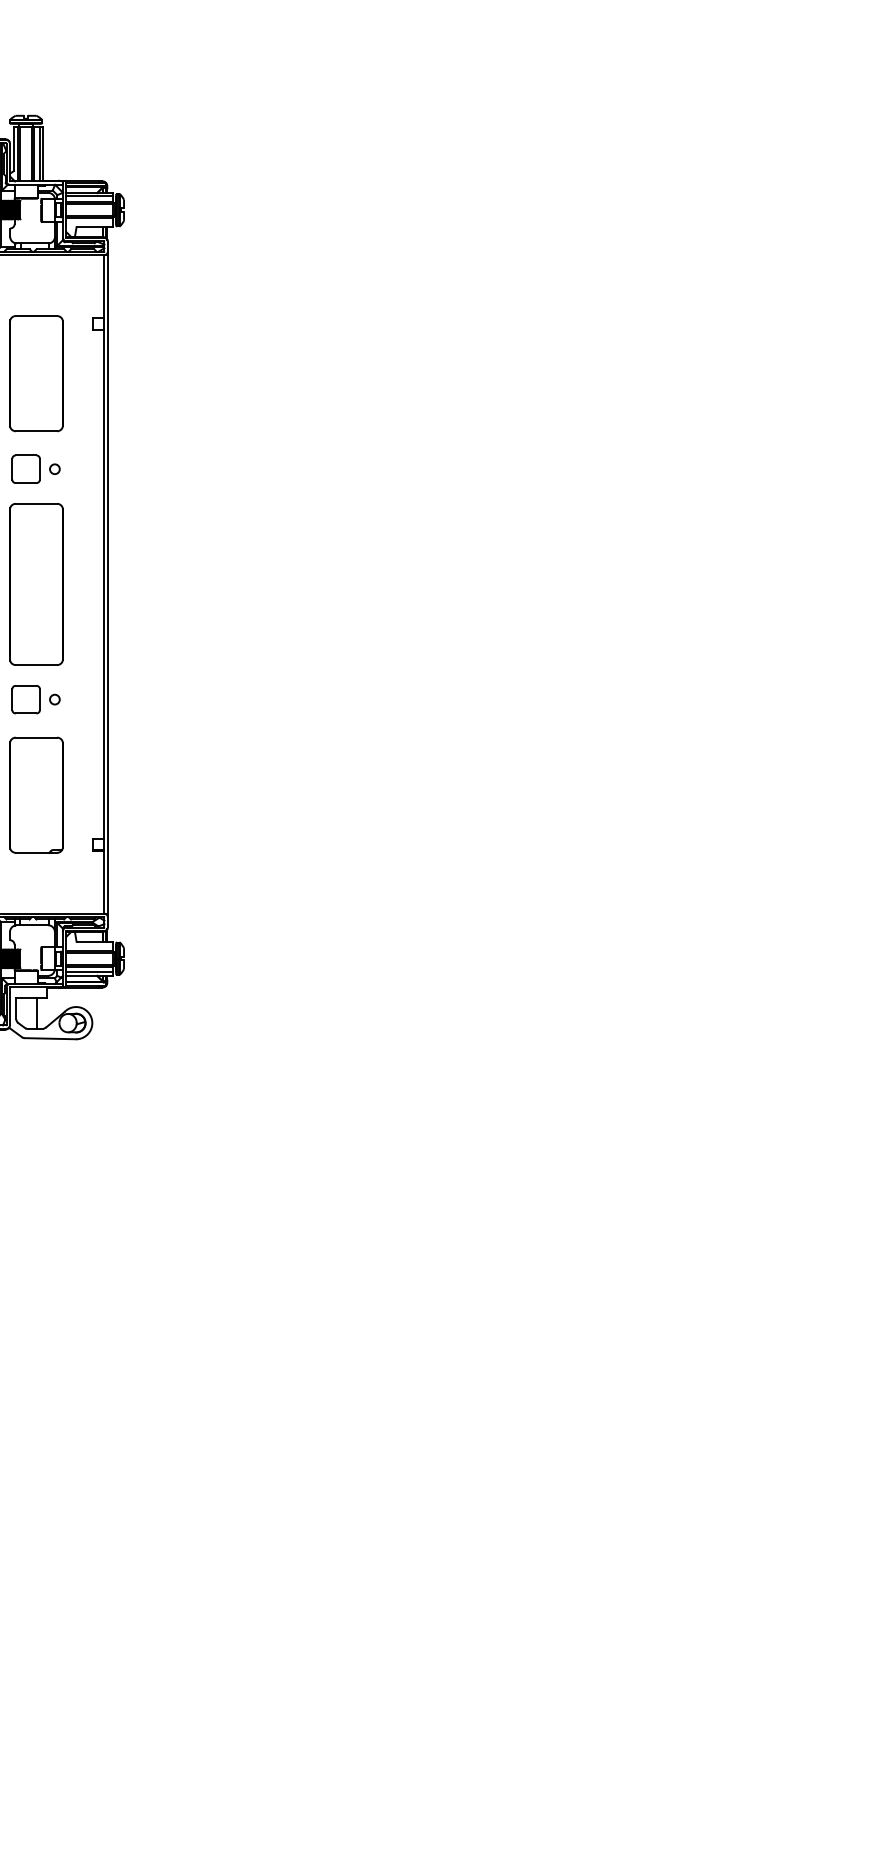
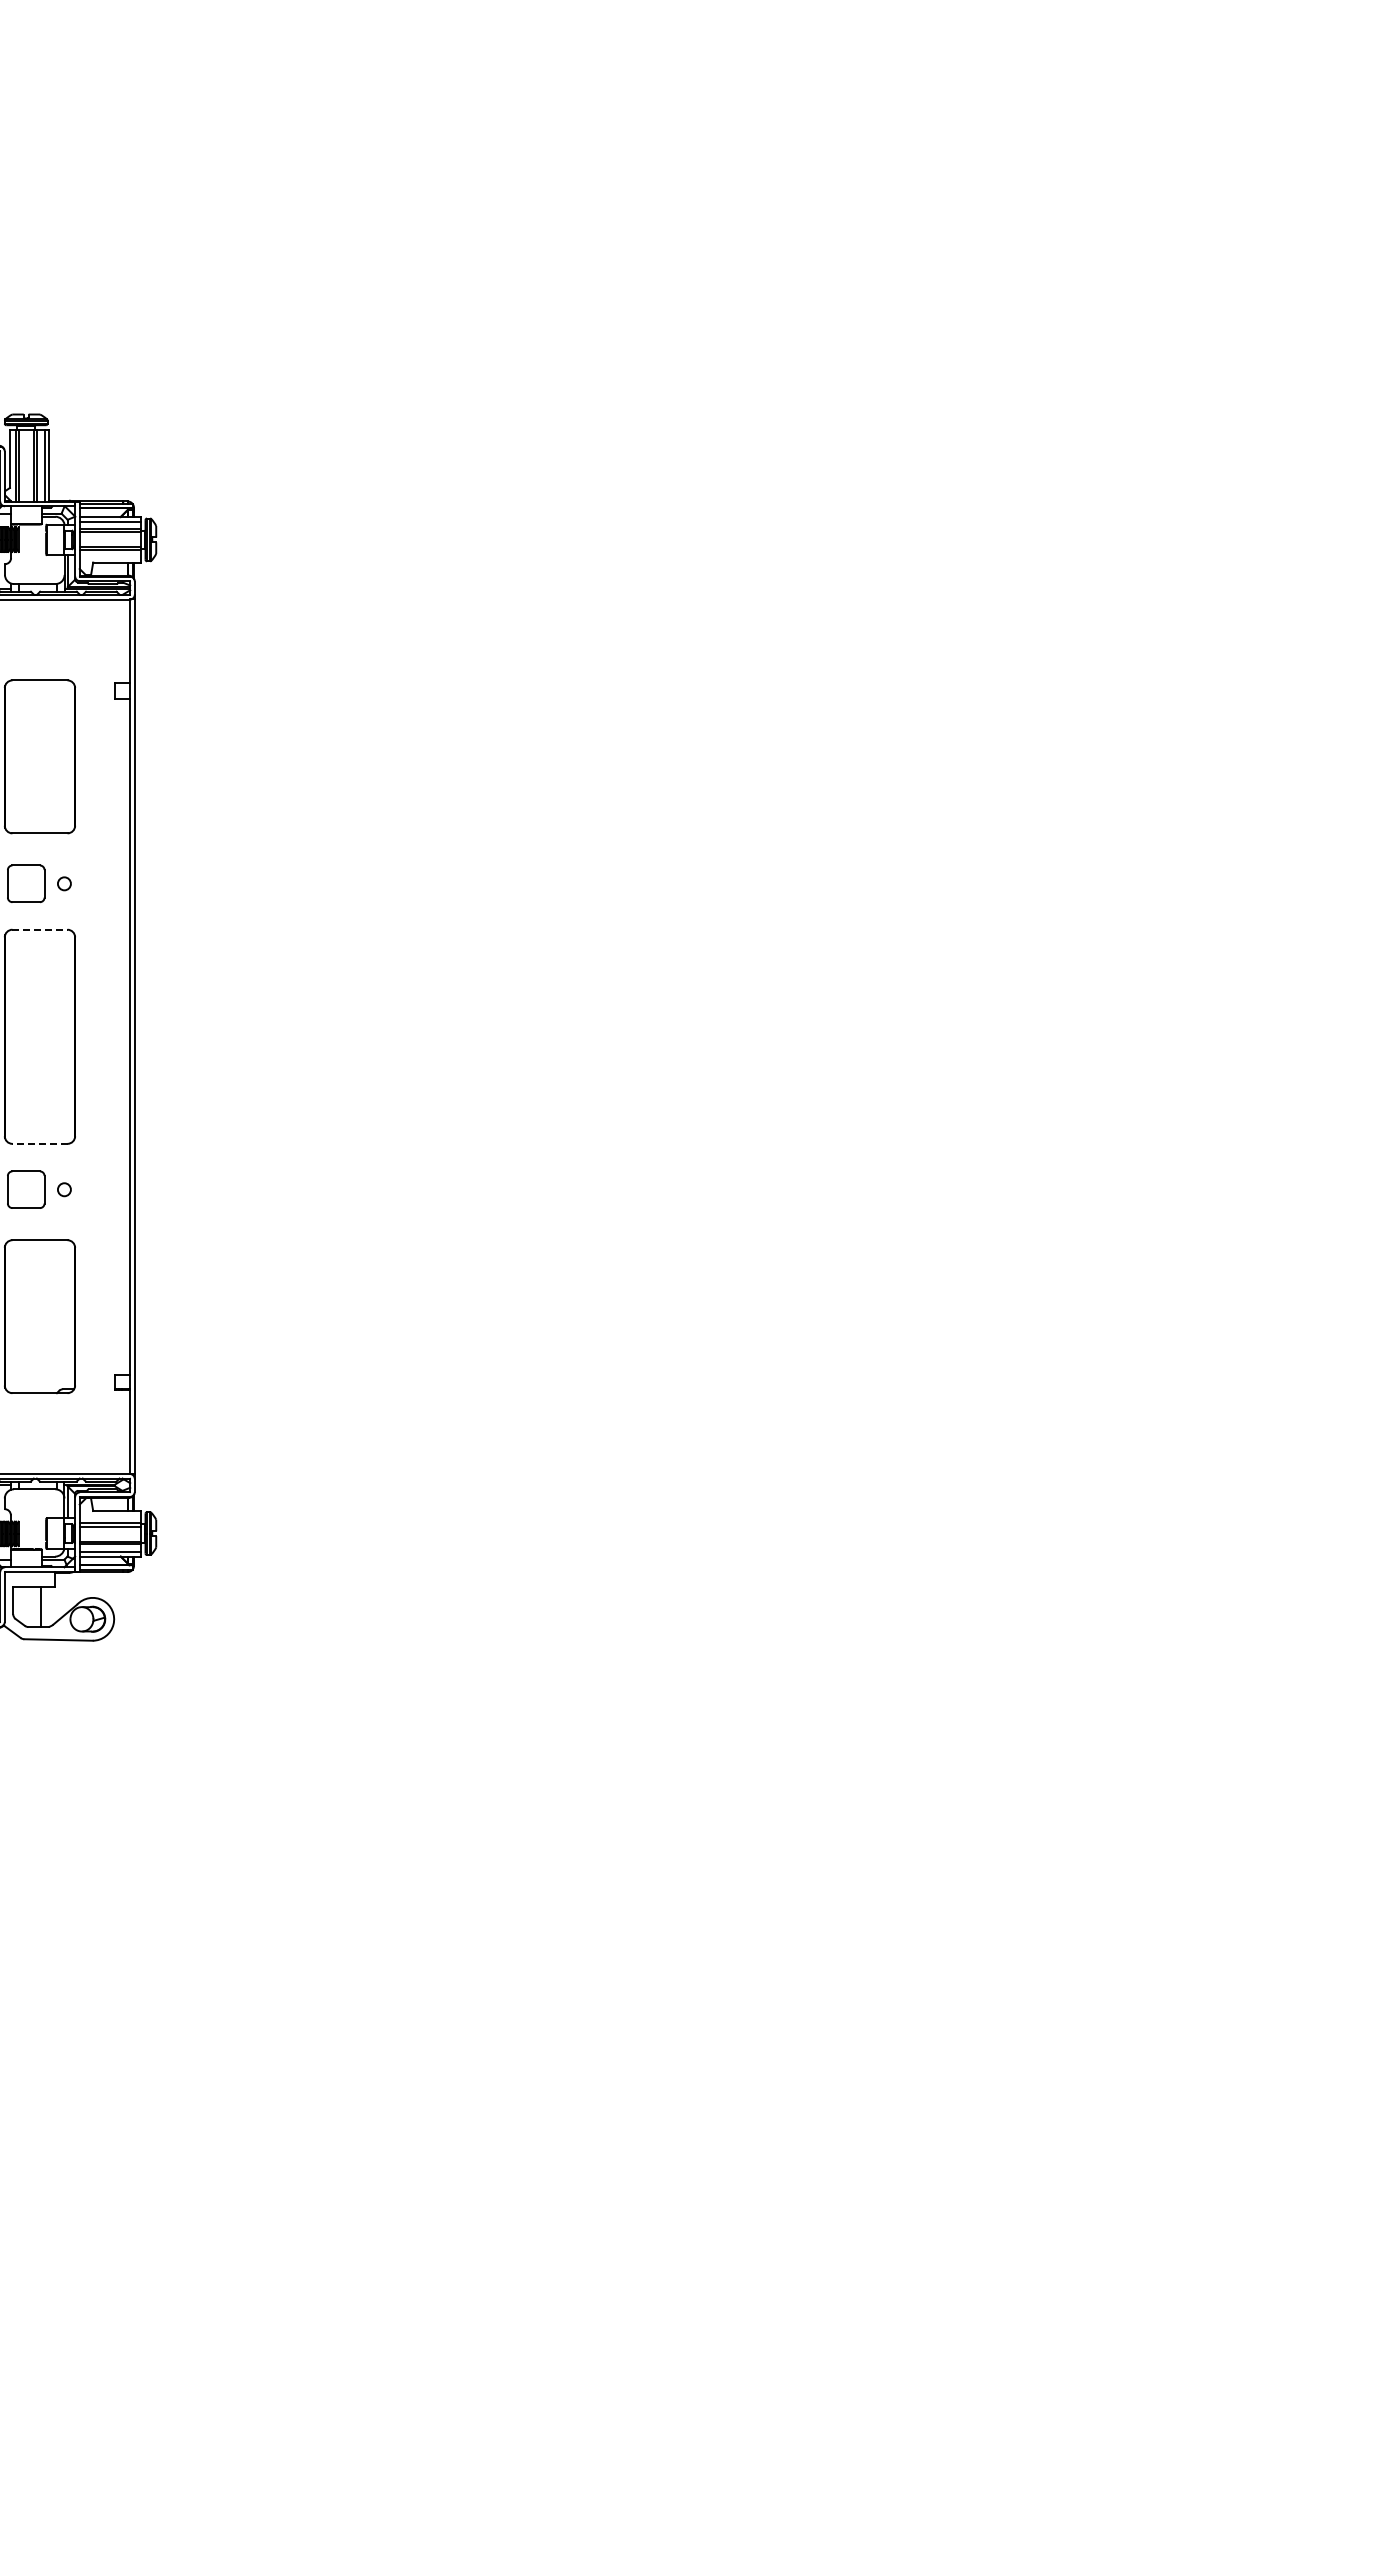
line: (36, 503) -> (39, 929), solid -> dashed
line: (36, 664) -> (39, 1143), solid -> dashed

